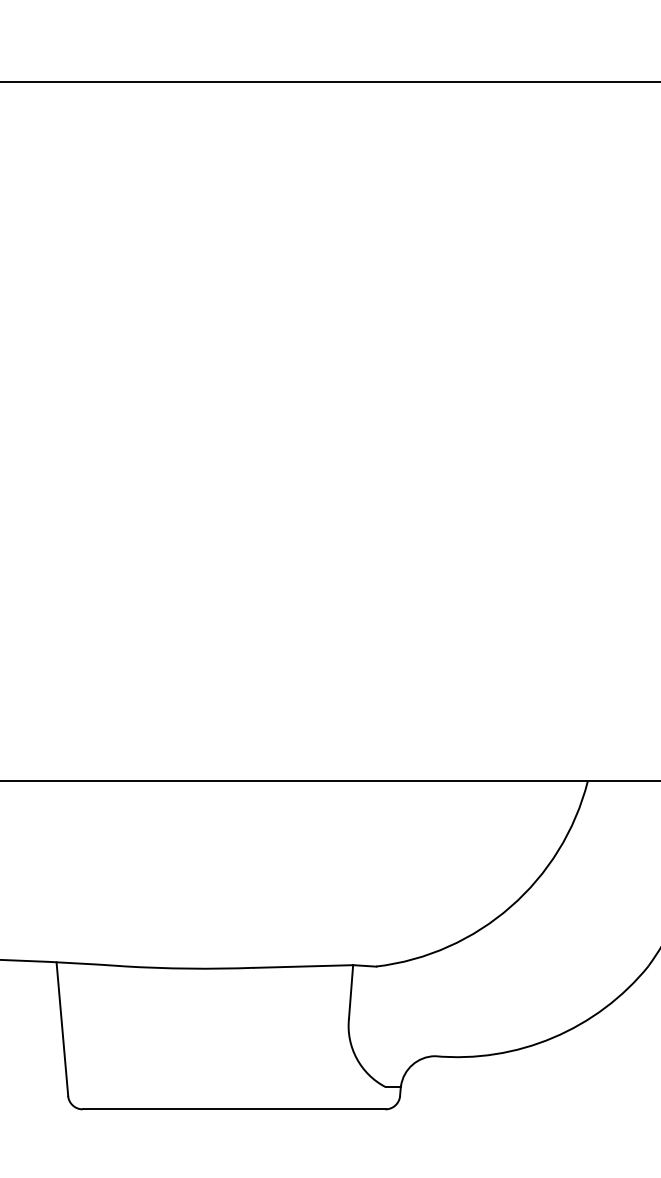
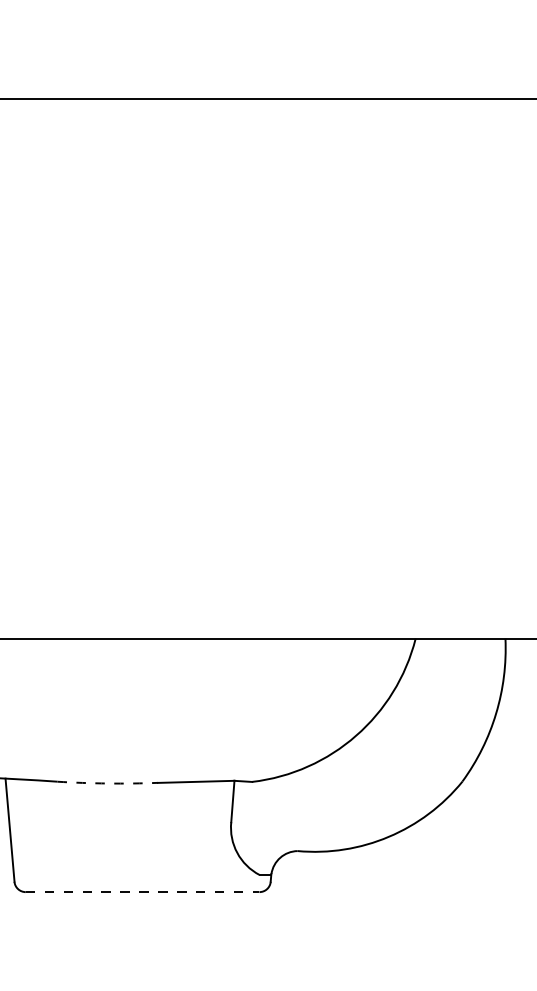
arc: (188, 968) -> (107, 783), solid -> dashed
line: (233, 1109) -> (142, 892), solid -> dashed

